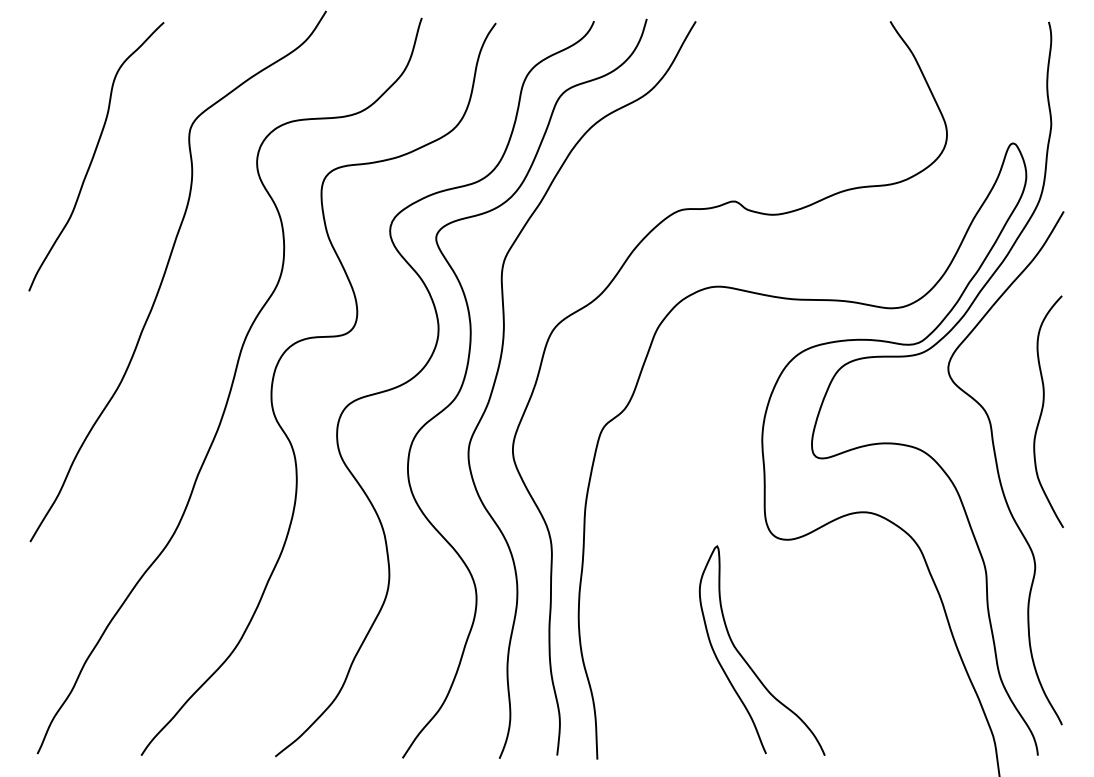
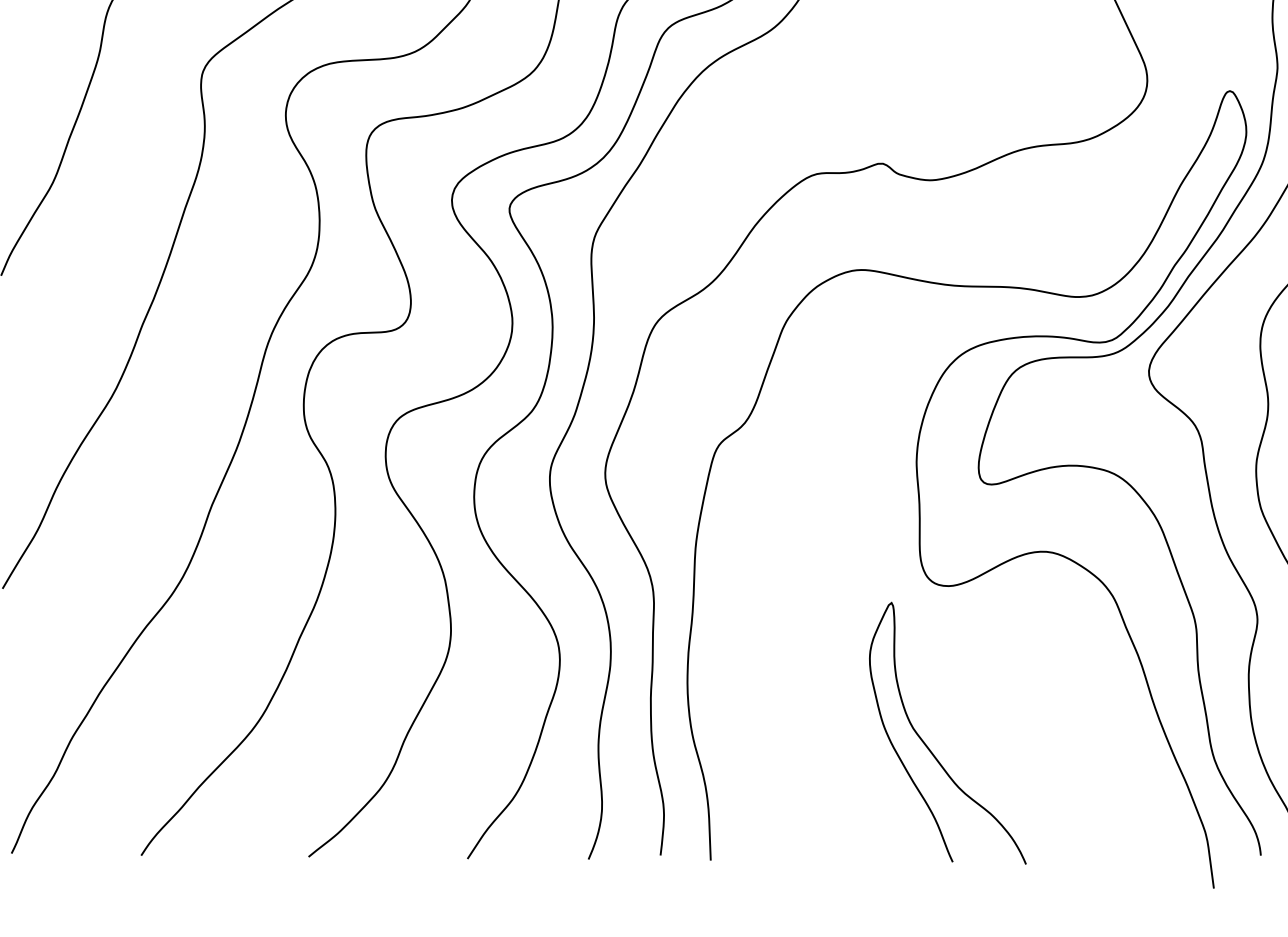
curve: (745, 659) -> (926, 744), moved

